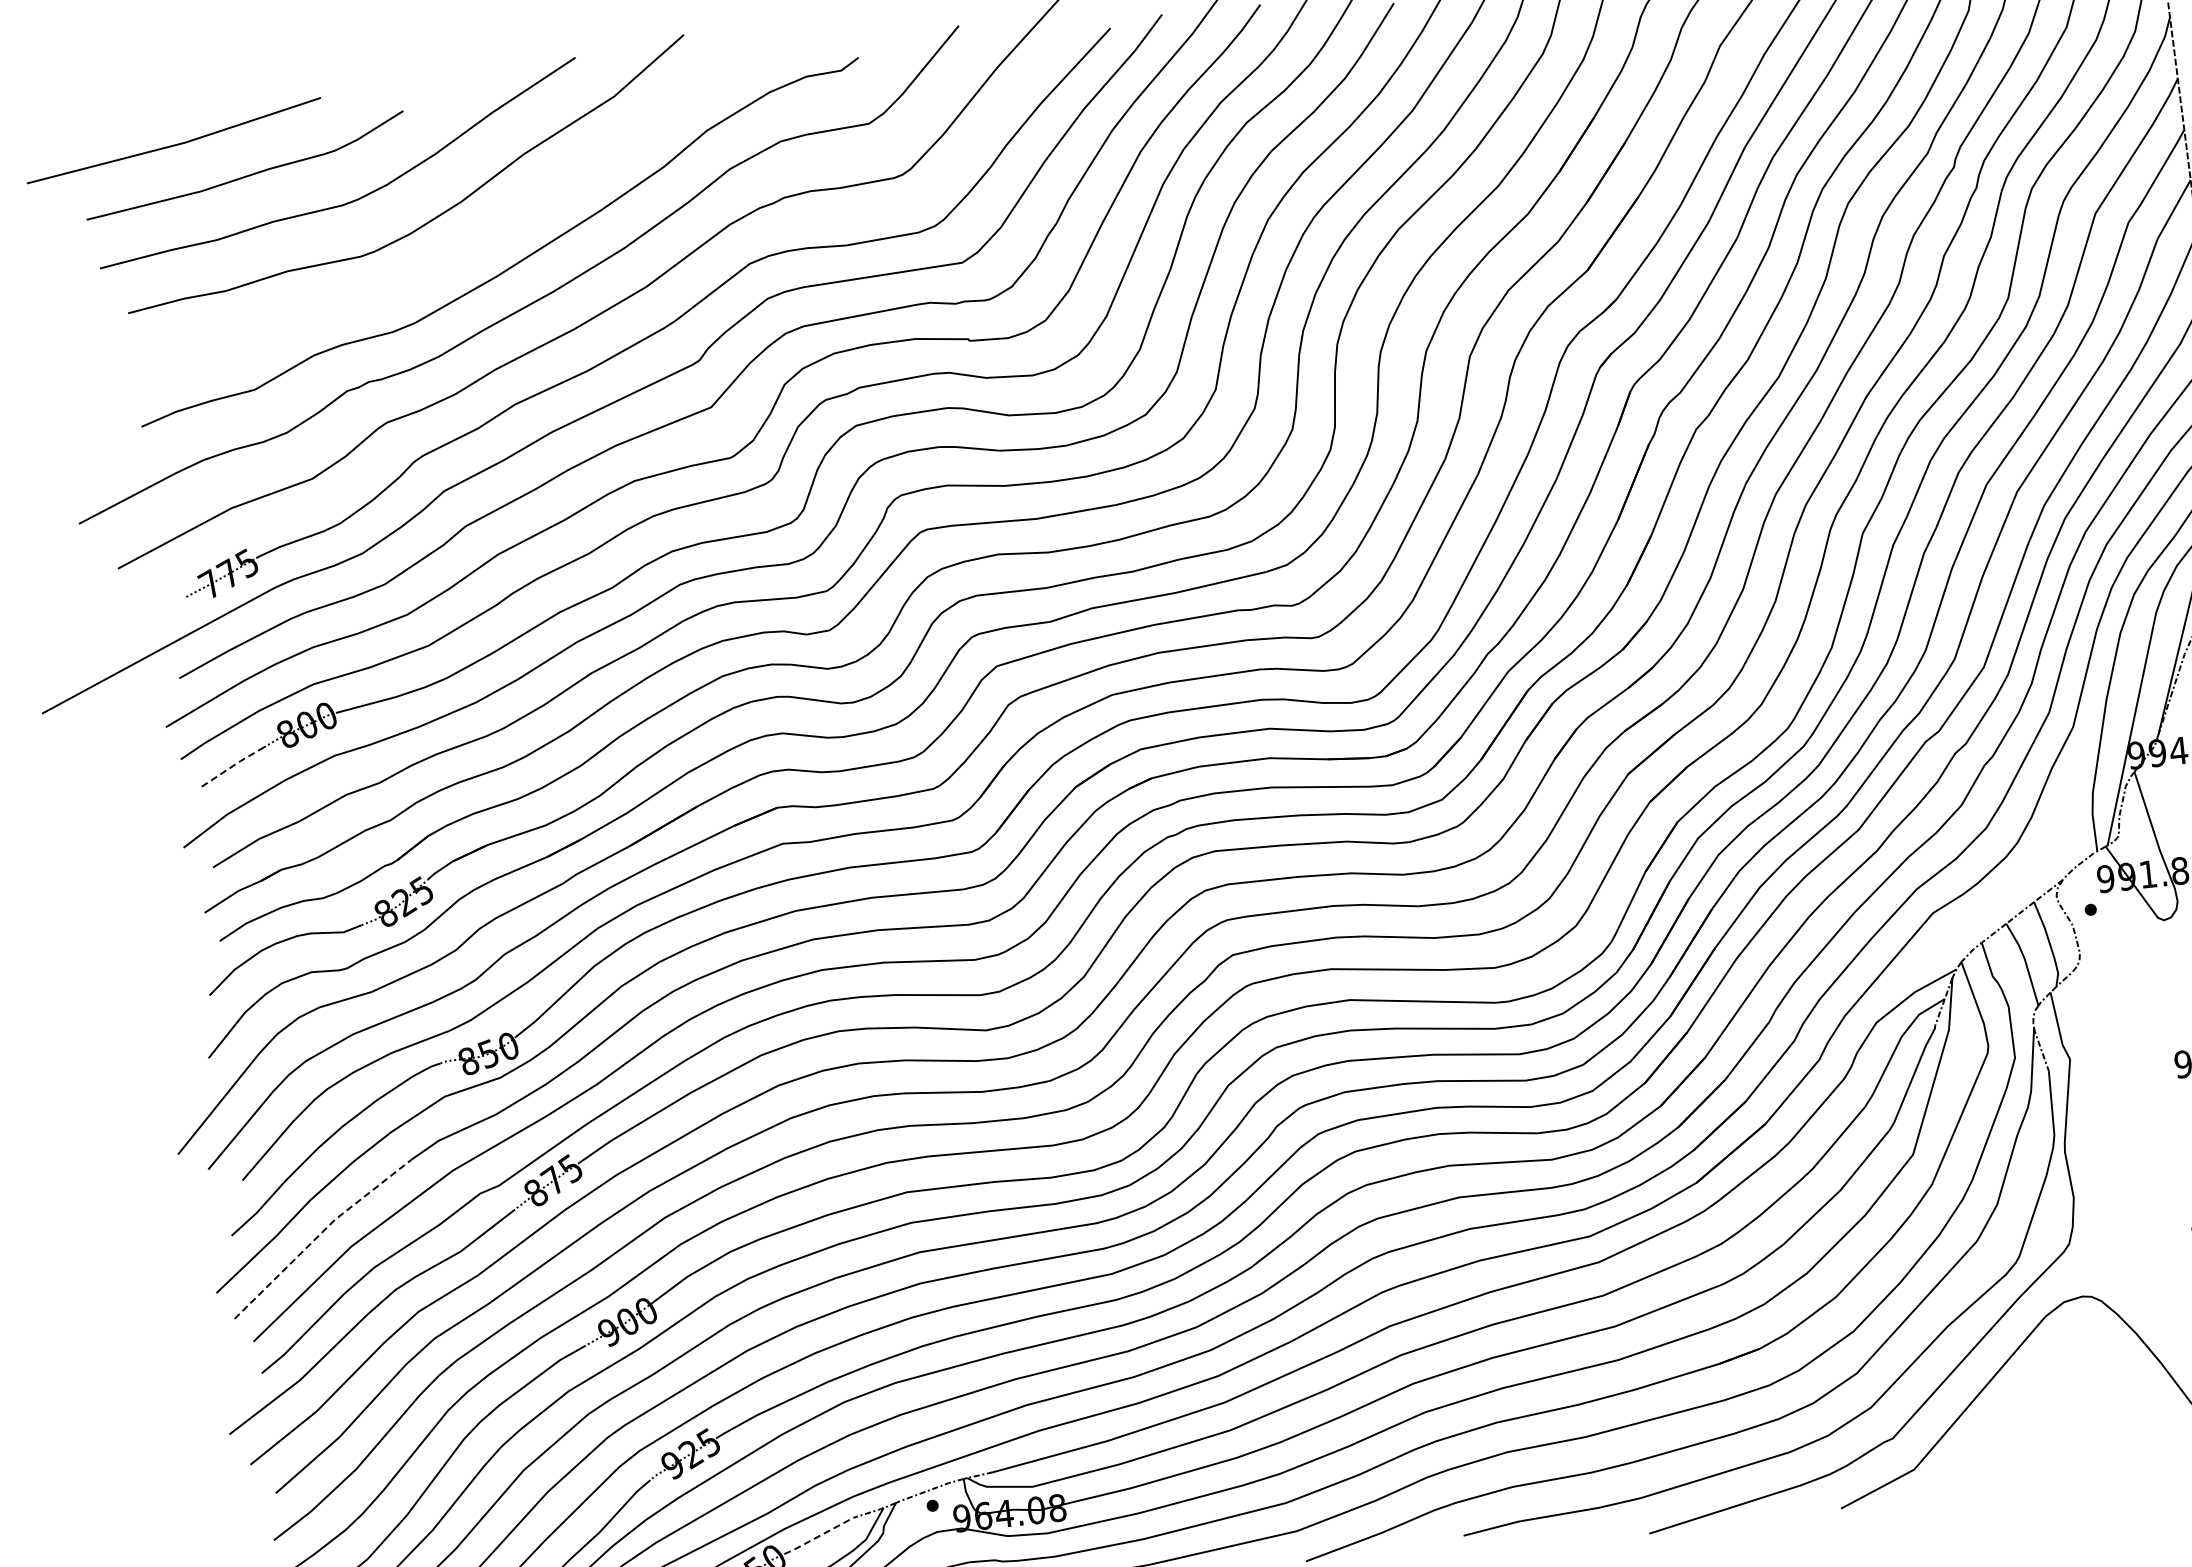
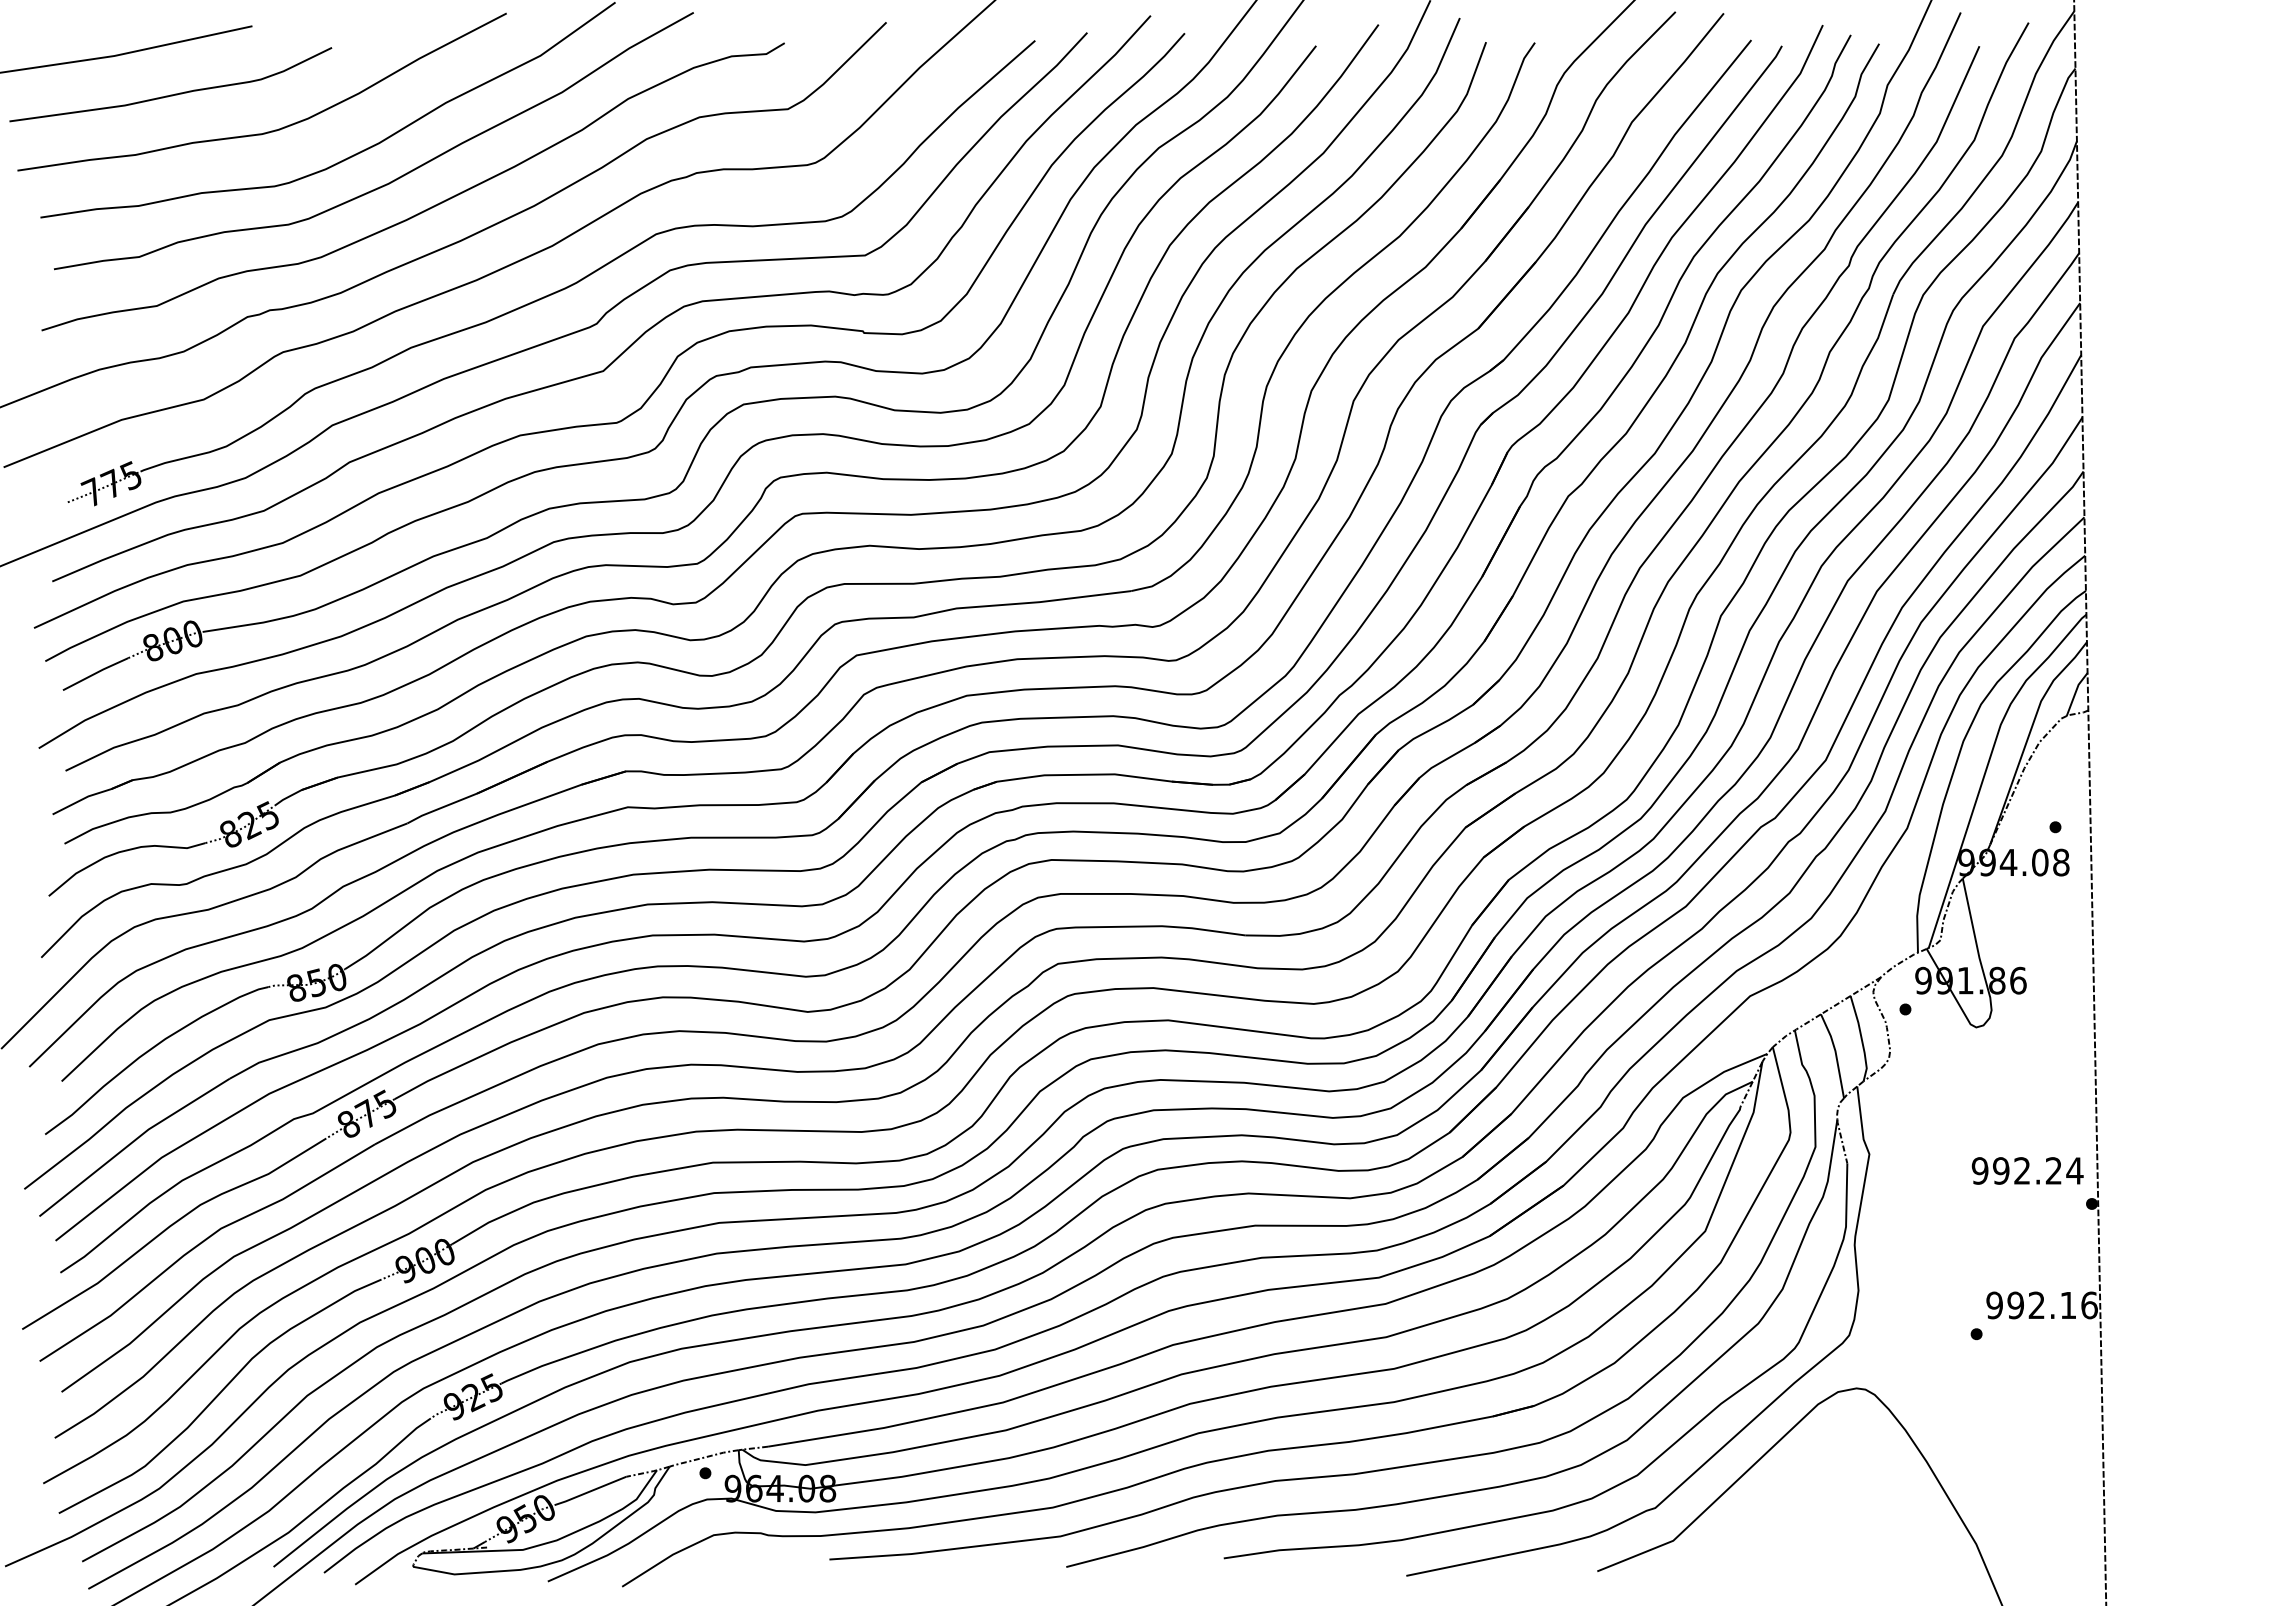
curve: (481, 235) -> (395, 178), added
line: (233, 766) -> (96, 673), dashed -> solid
line: (320, 1234) -> (132, 1142), dashed -> solid
line: (818, 1536) -> (590, 1491), dashed -> solid

